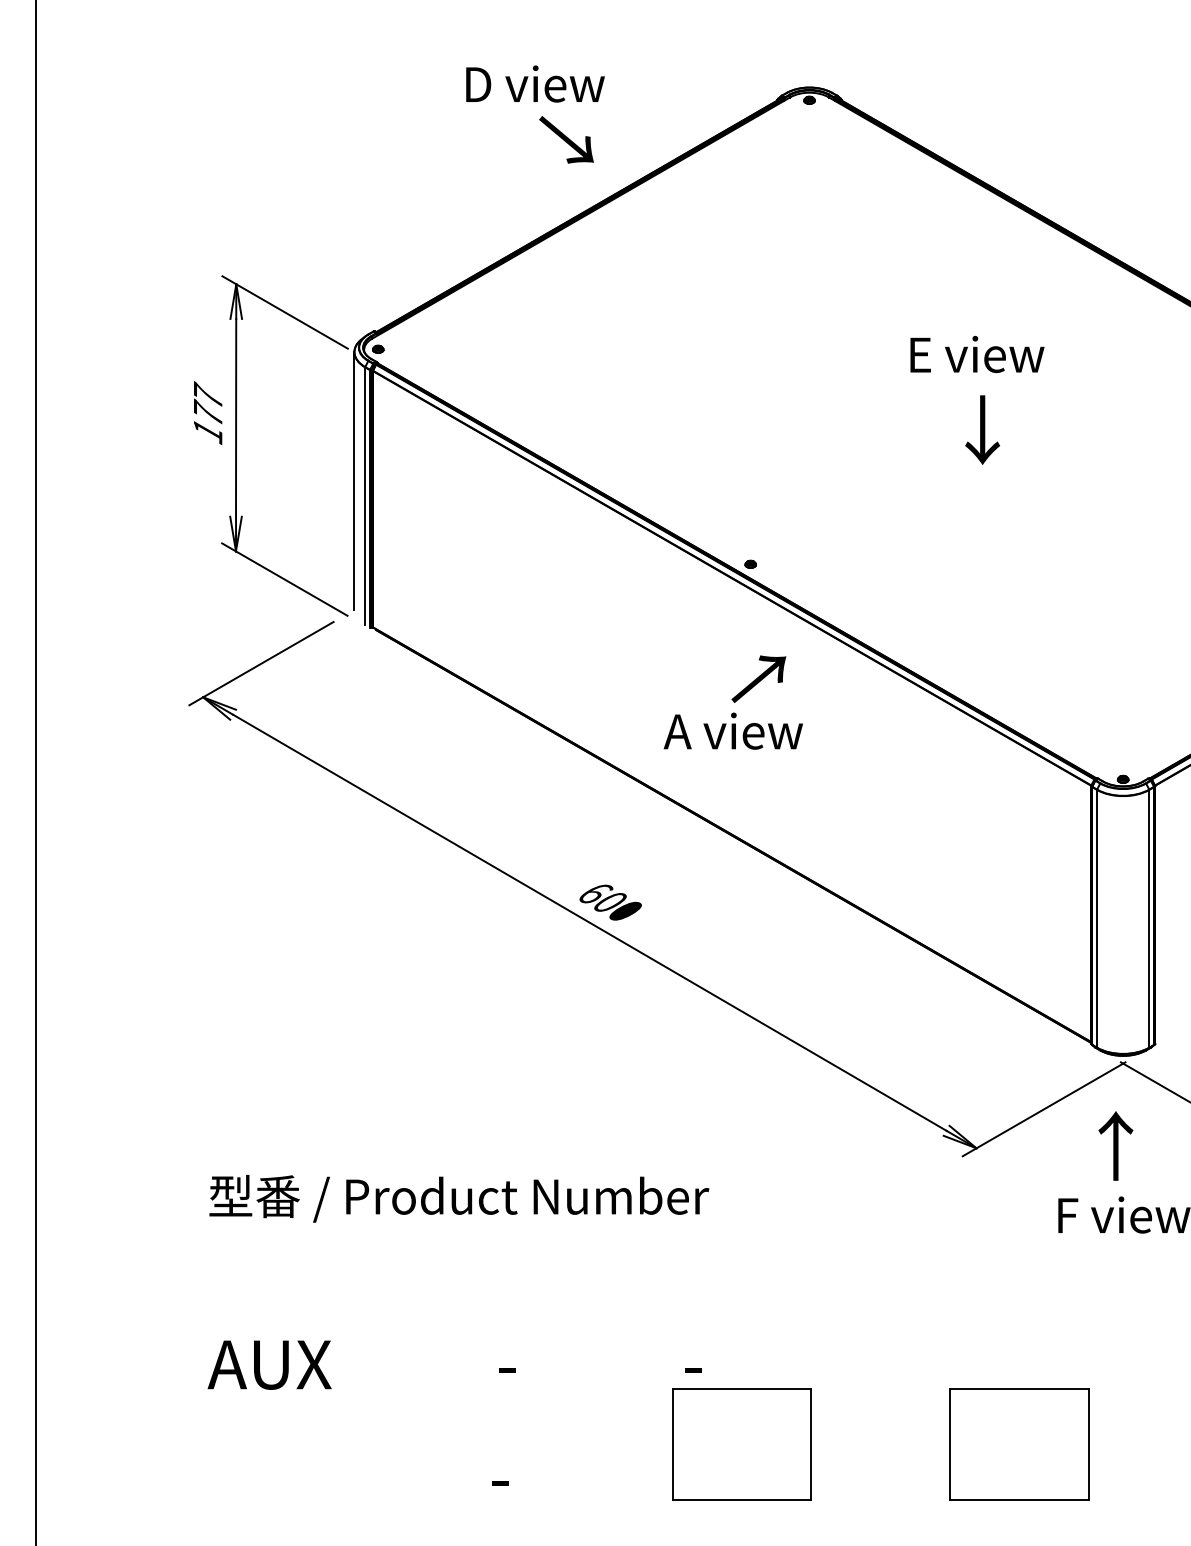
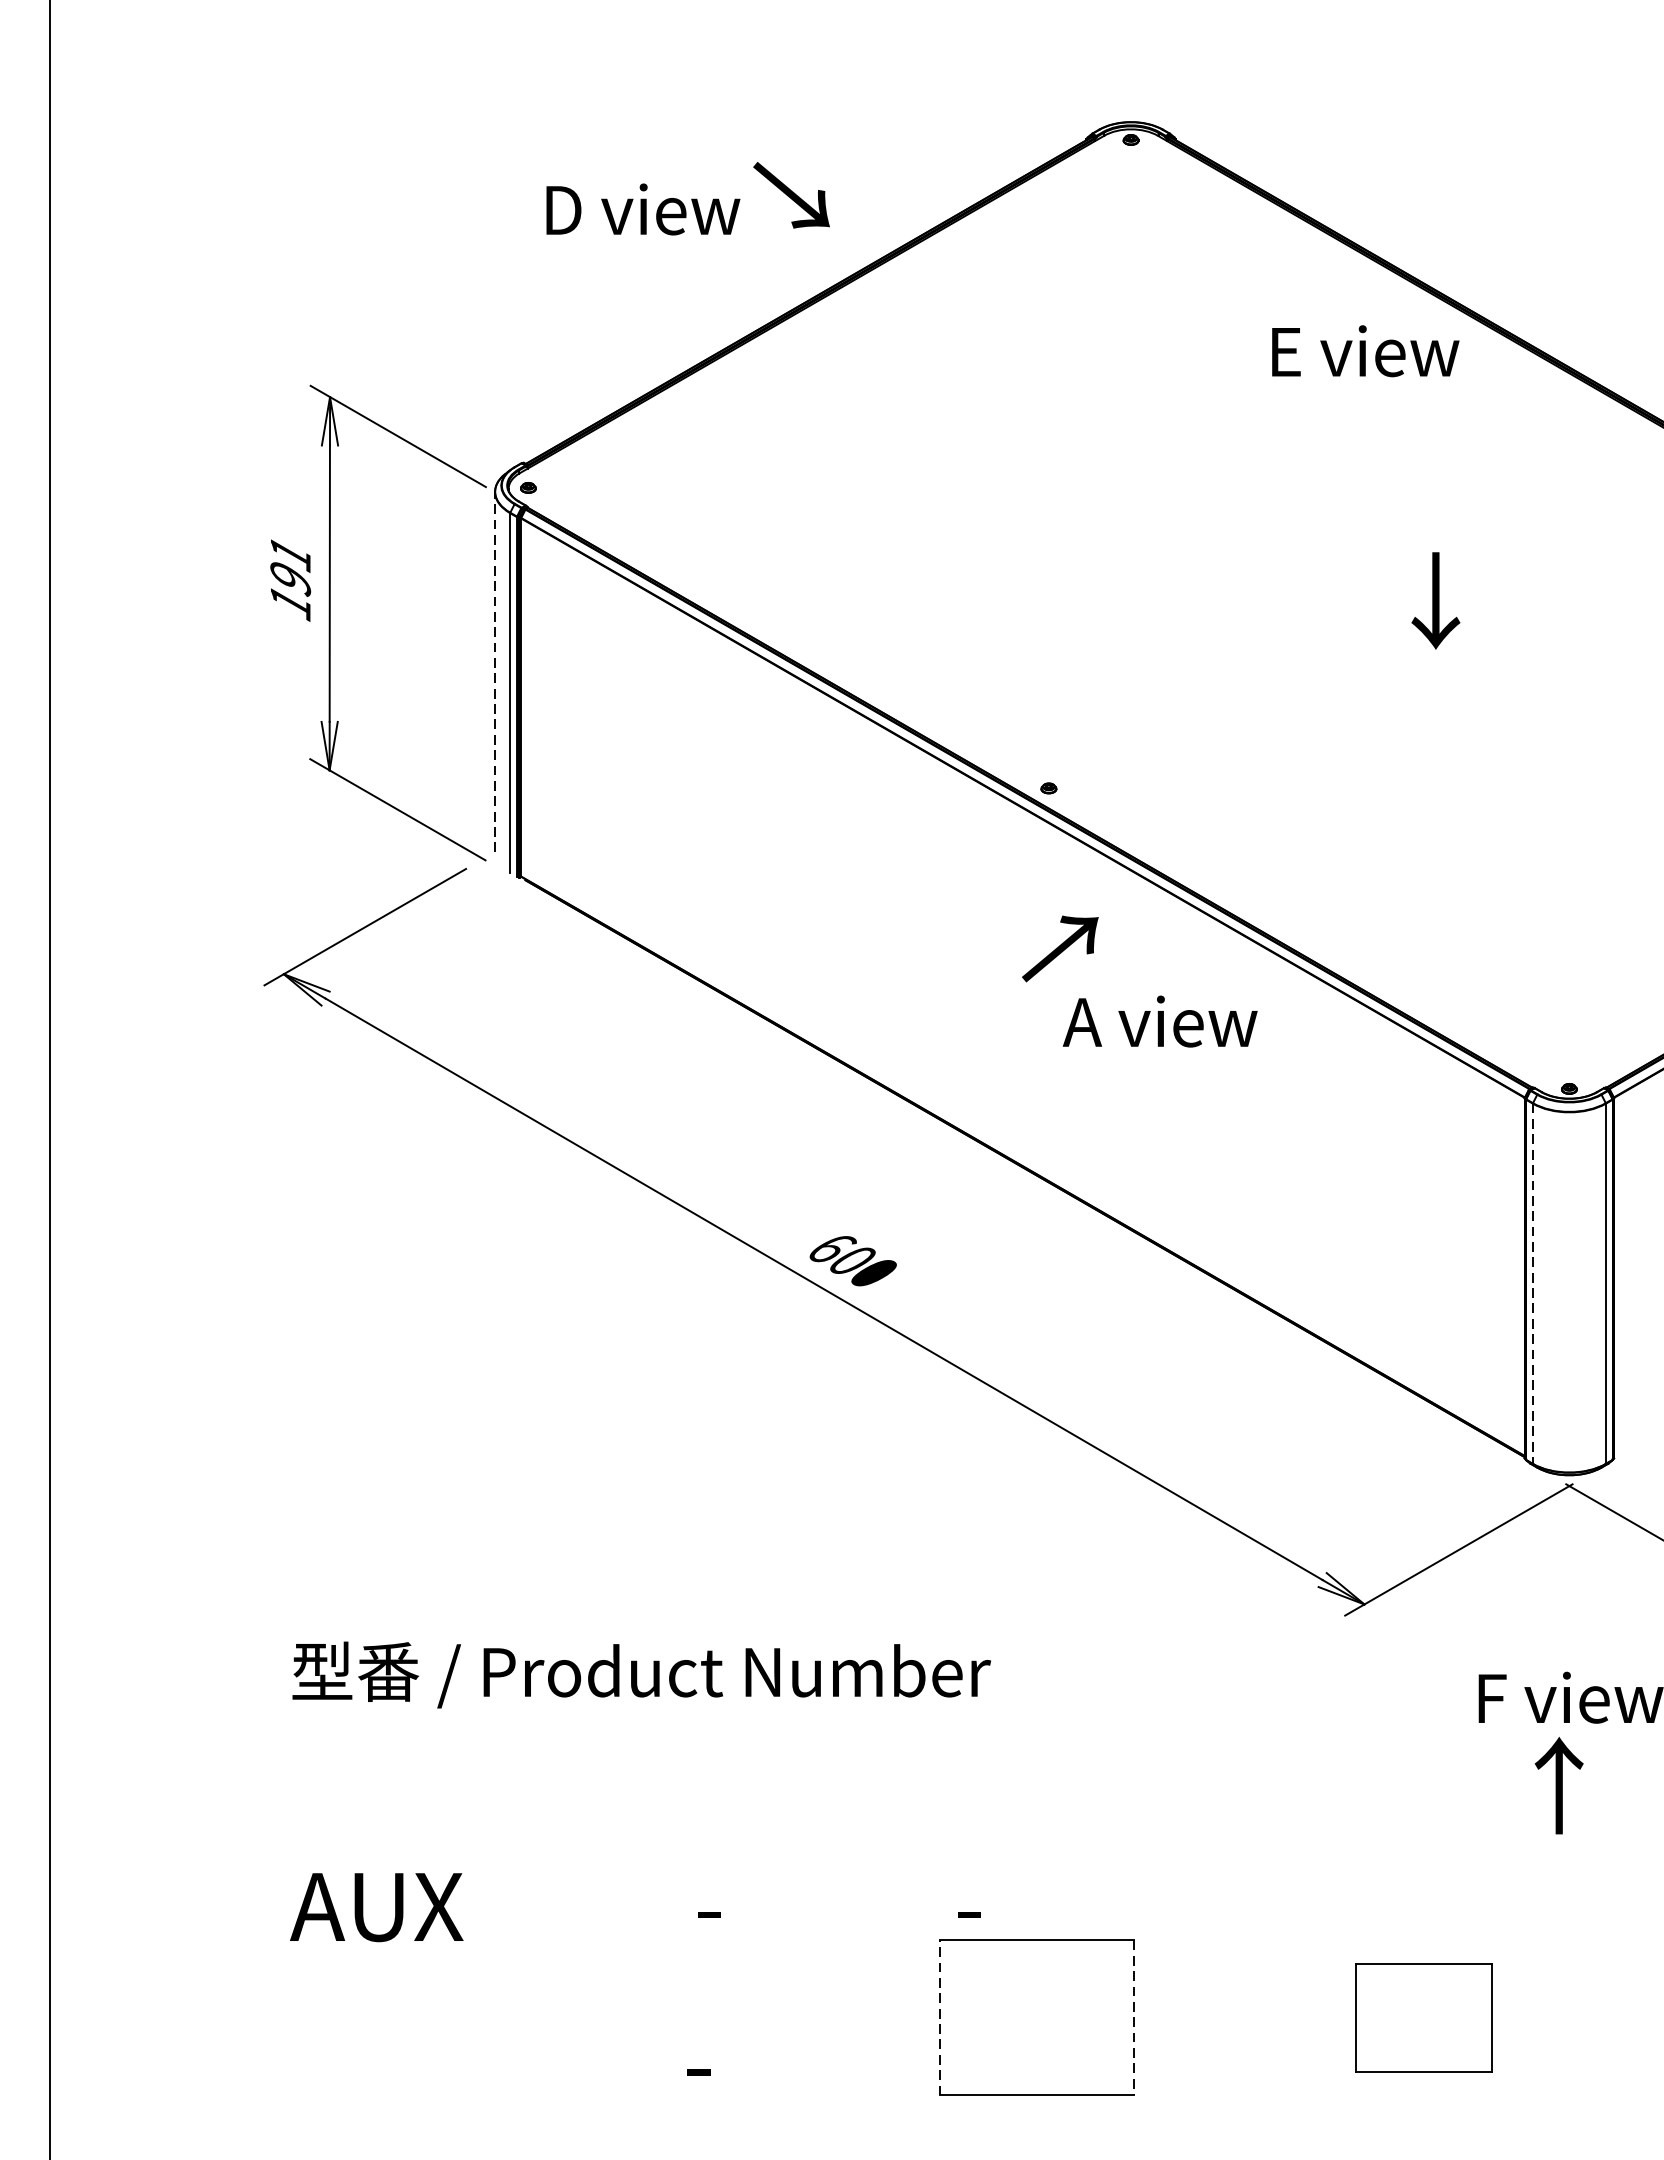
text: (535, 83) -> (643, 208), moved
text: (977, 354) -> (1365, 351), moved
text: (207, 404) -> (289, 565), 177 -> 191
text: (982, 429) -> (1435, 599), moved
line: (354, 481) -> (495, 672), solid -> dashed
text: (732, 730) -> (1158, 1020), moved
line: (1097, 918) -> (1533, 1283), solid -> dashed
text: (1115, 1145) -> (1558, 1784), moved
line: (672, 1443) -> (939, 2016), solid -> dashed
line: (811, 1444) -> (1133, 2018), solid -> dashed
part: (1019, 1444) -> (1424, 2018), size x0.7

